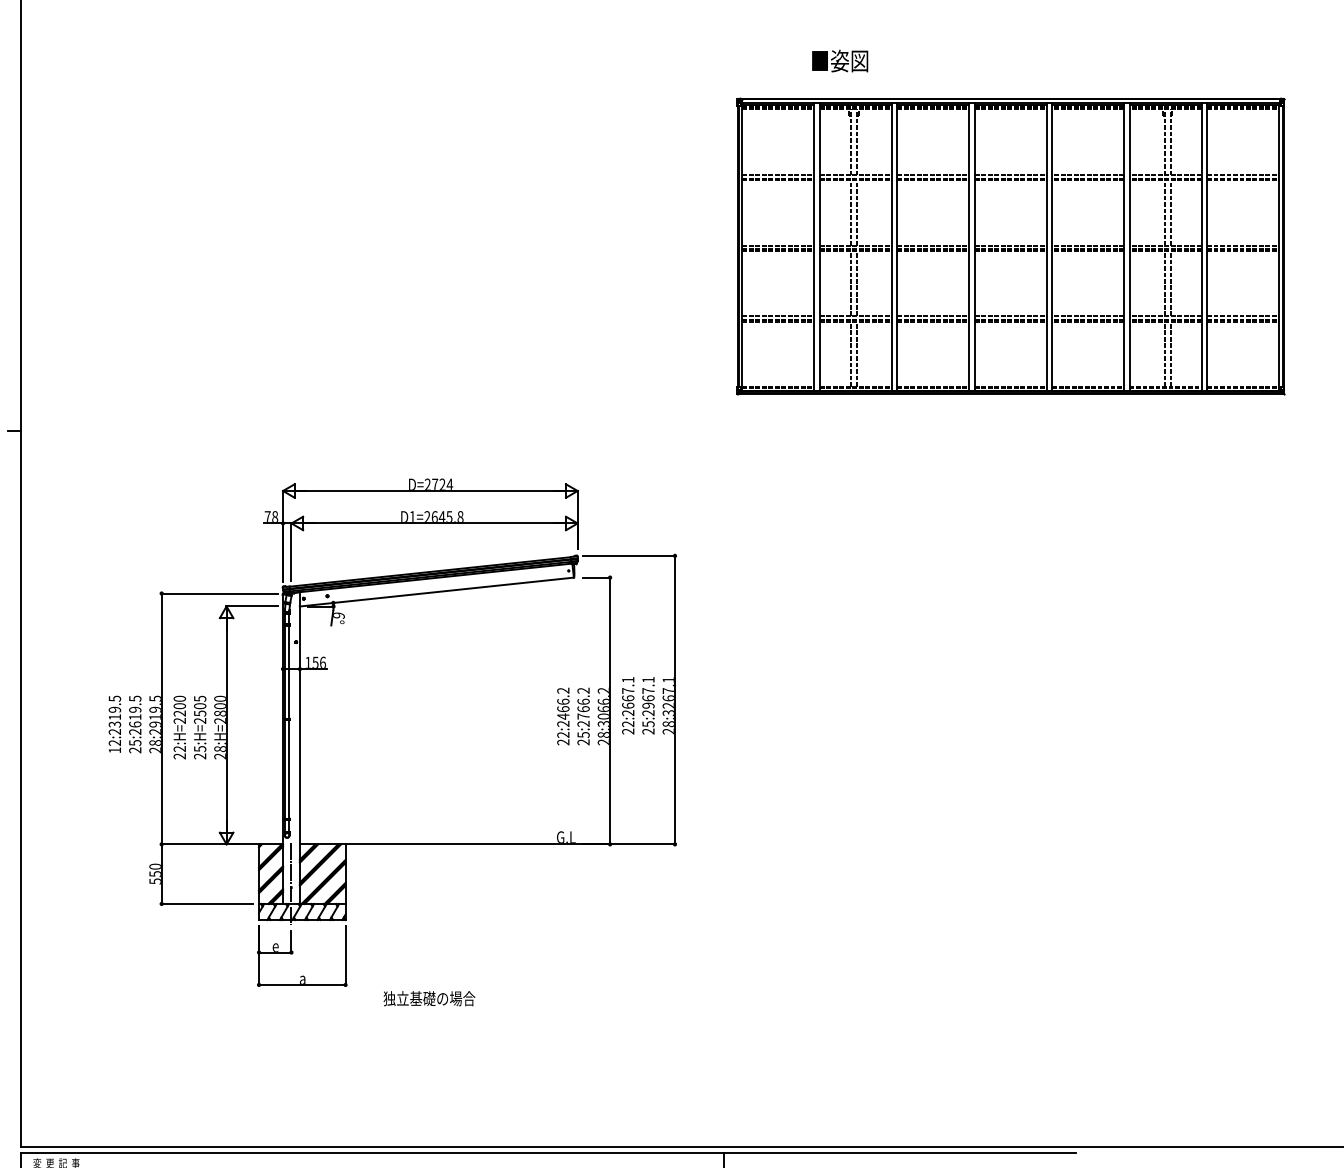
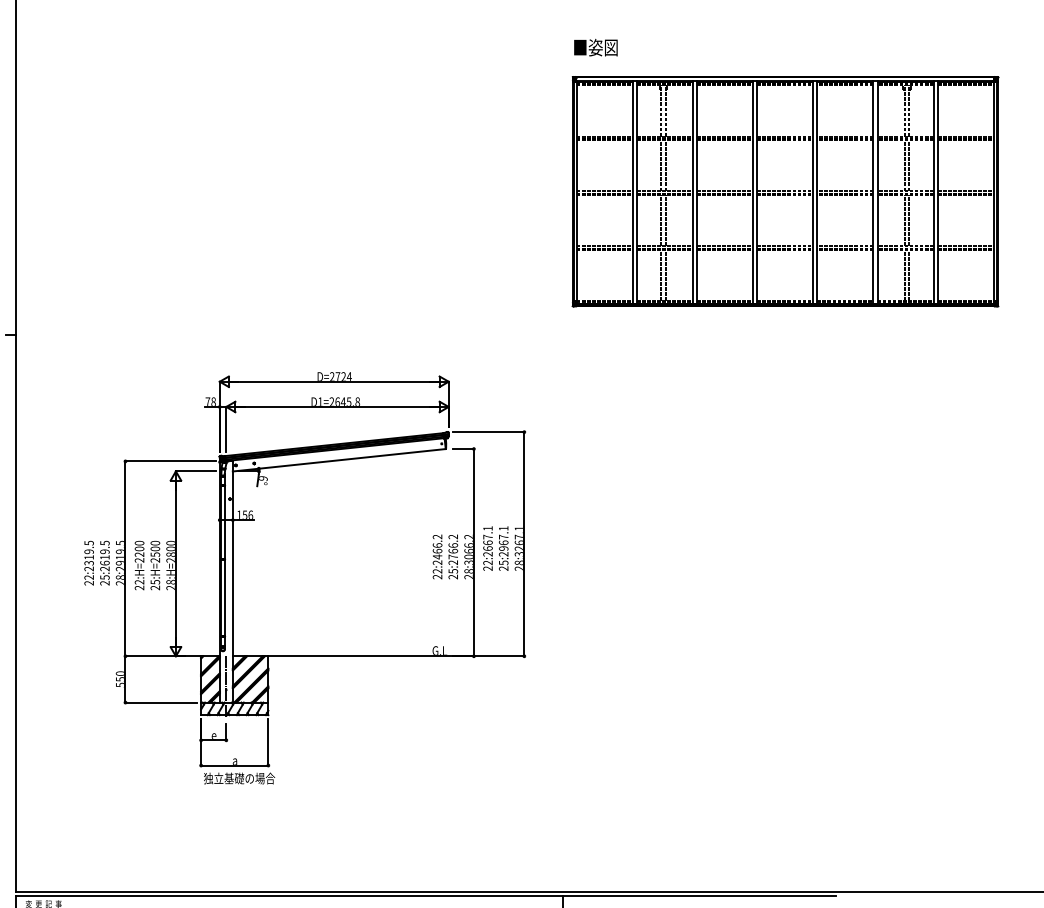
text: (840, 60) -> (596, 47), moved
text: (200, 698) -> (155, 542), 25:H=2505 -> 25:H=2500
text: (114, 750) -> (88, 583), 12:2319.5 -> 22:2319.5
text: (429, 998) -> (239, 778), moved

